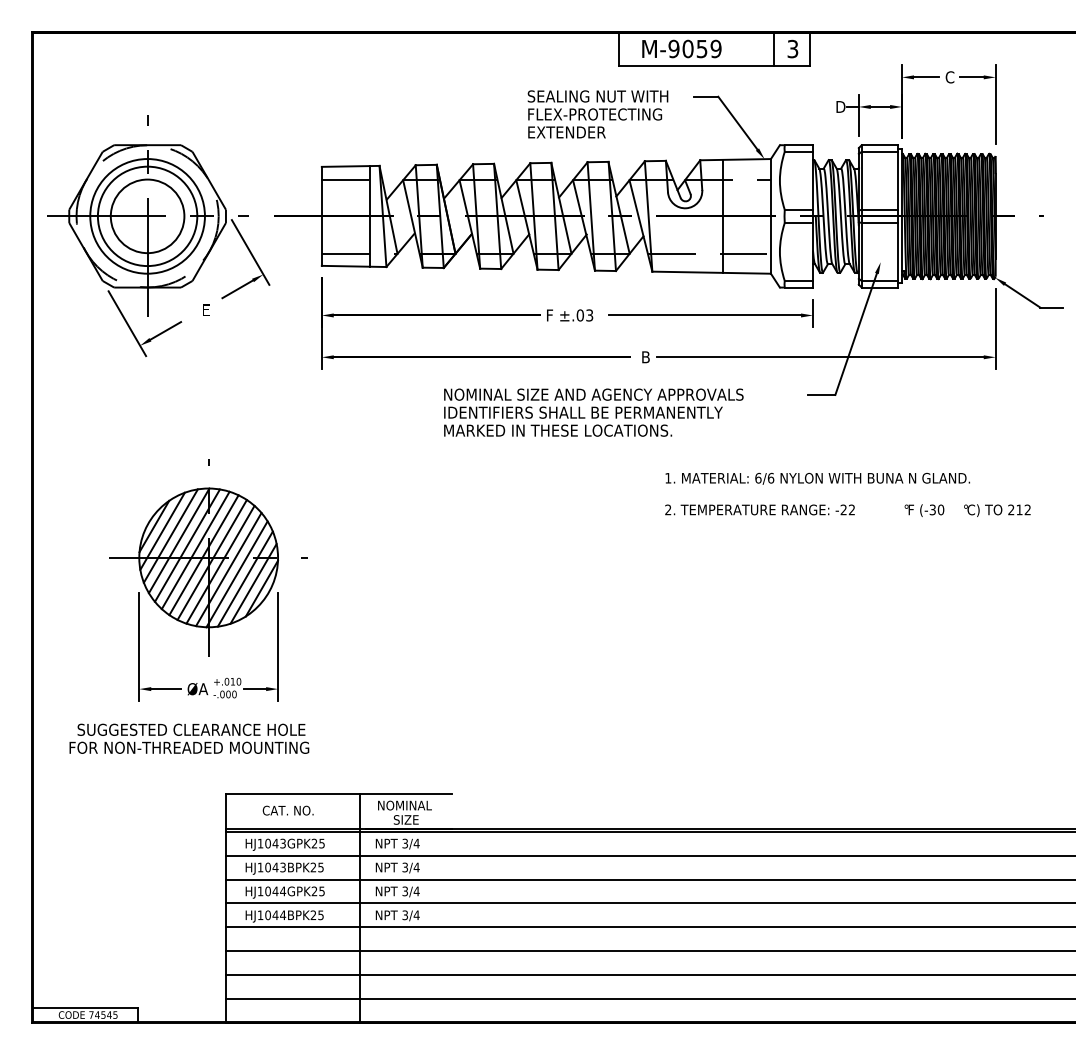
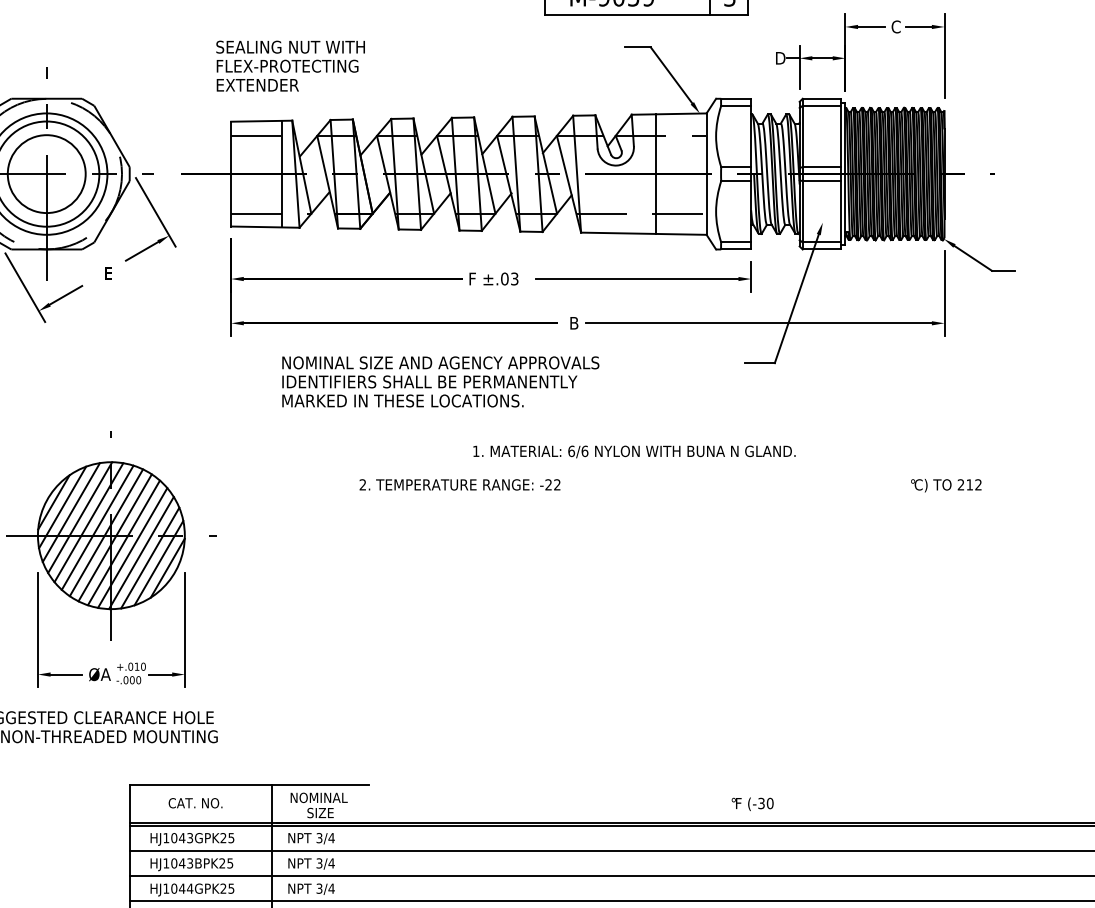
text: (597, 114) -> (290, 66), moved
text: (593, 412) -> (440, 381), moved
text: (817, 478) -> (634, 451), moved
text: (759, 509) -> (459, 484), moved
text: (924, 510) -> (752, 804), moved

